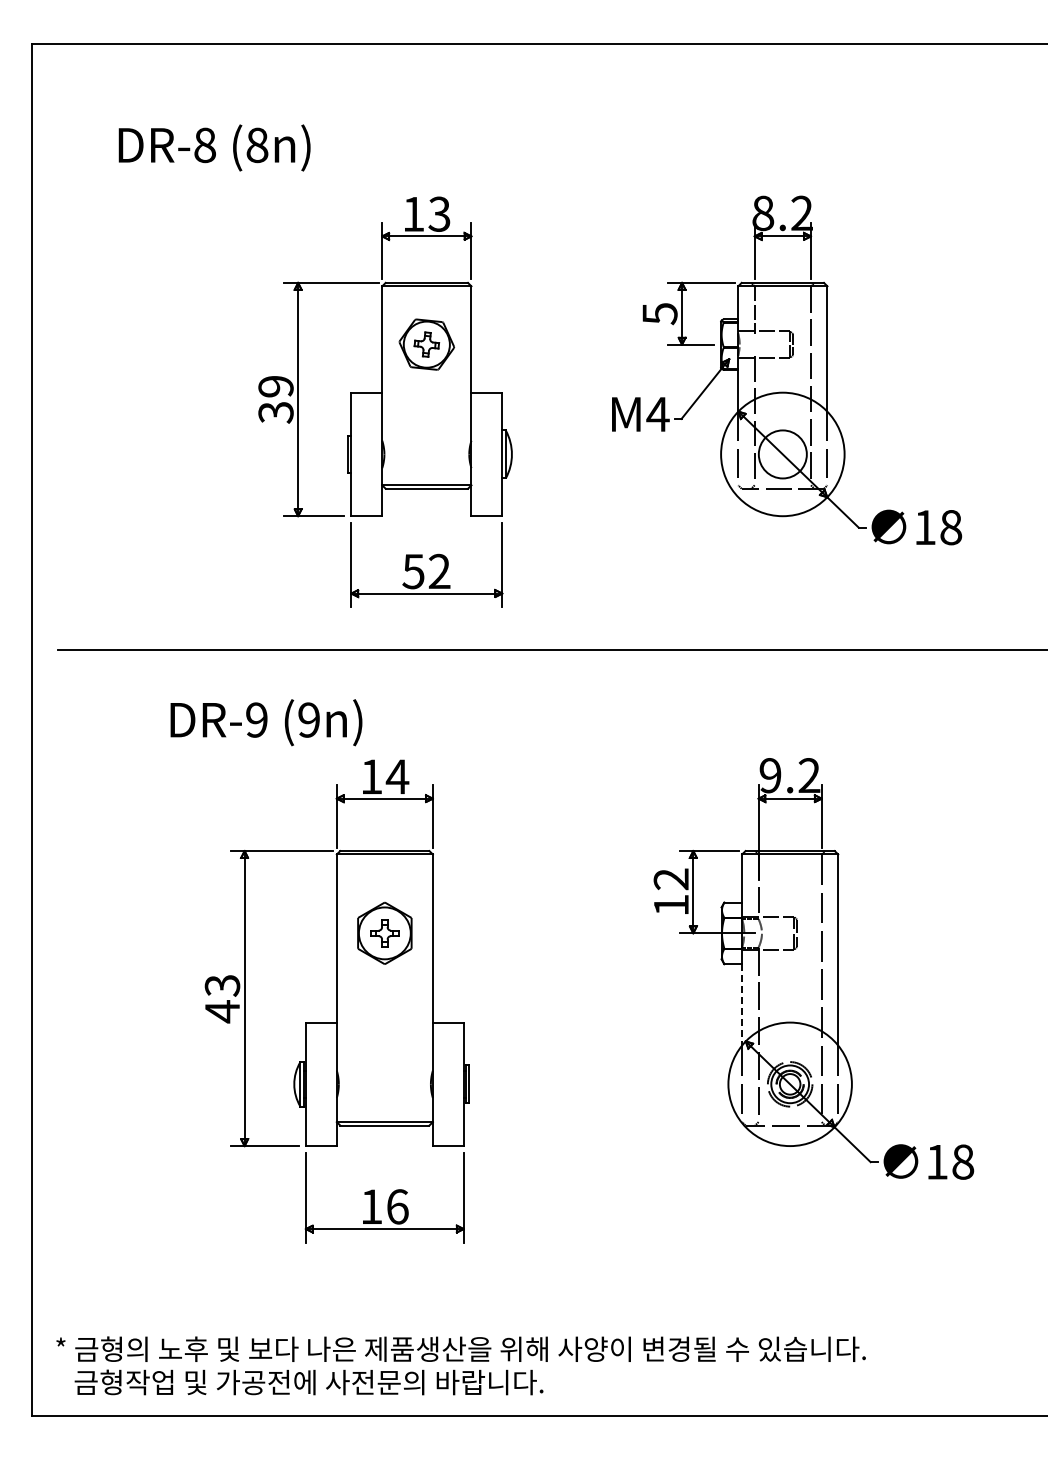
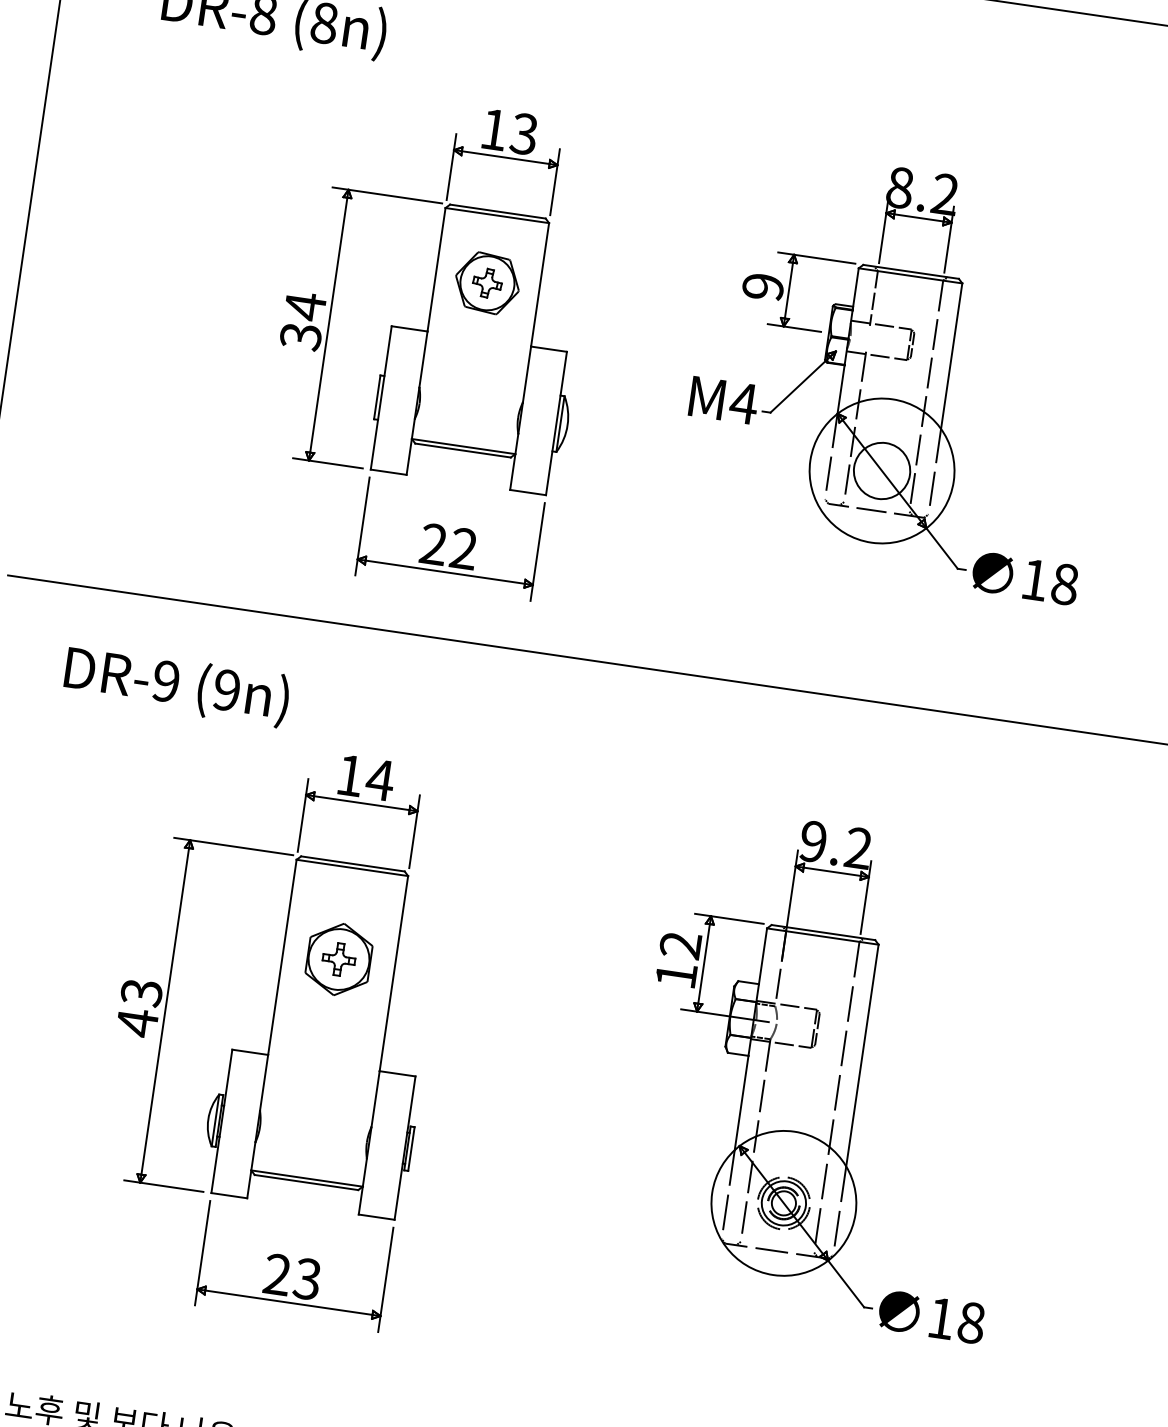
text: (659, 314) -> (762, 287), 5 -> 9
text: (275, 386) -> (304, 306), 39 -> 34
text: (413, 571) -> (433, 544), 52 -> 22
text: (266, 722) -> (176, 685), moved
line: (742, 1004) -> (742, 1102), dashed -> solid
text: (384, 1206) -> (292, 1276), 16 -> 23

